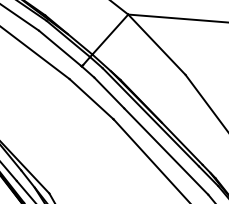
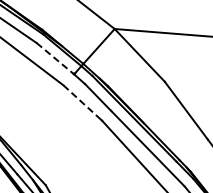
line: (60, 48) -> (55, 58), solid -> dashed
line: (91, 98) -> (82, 102), solid -> dashed

